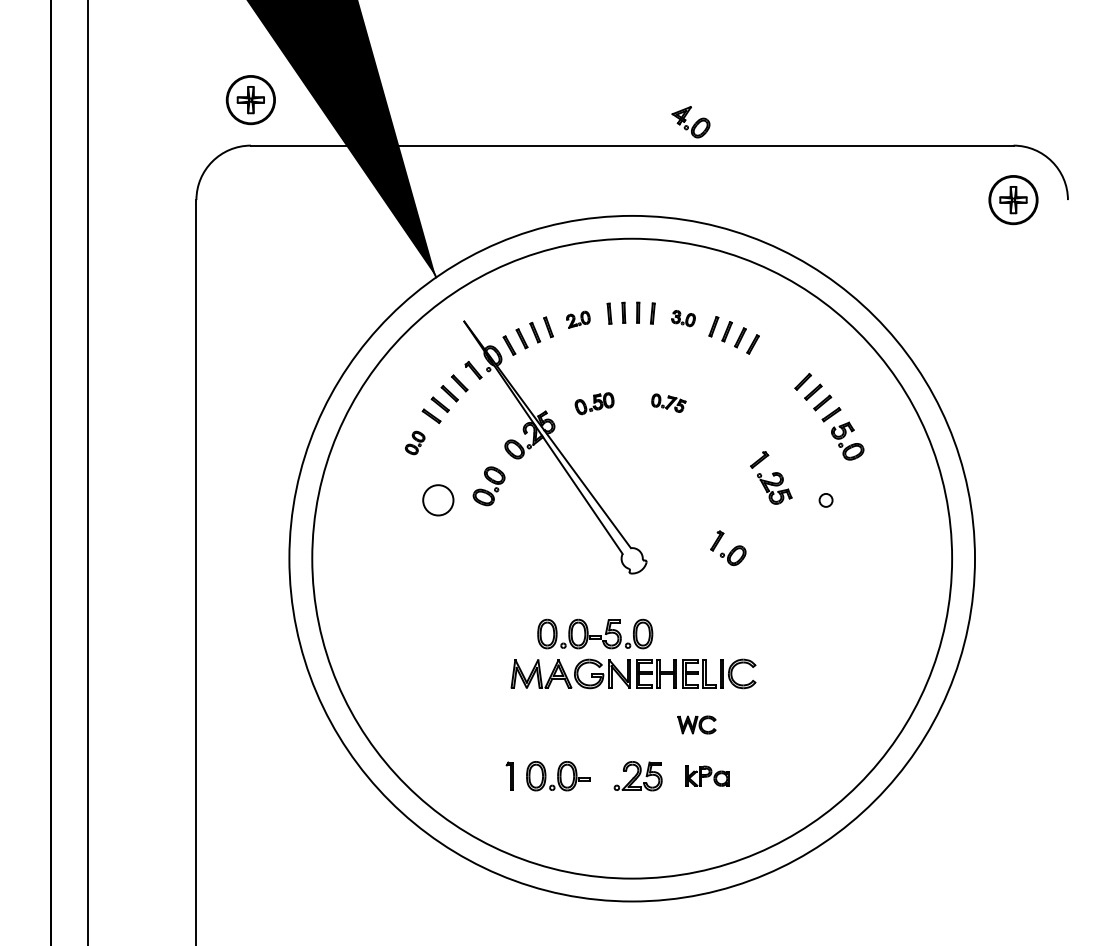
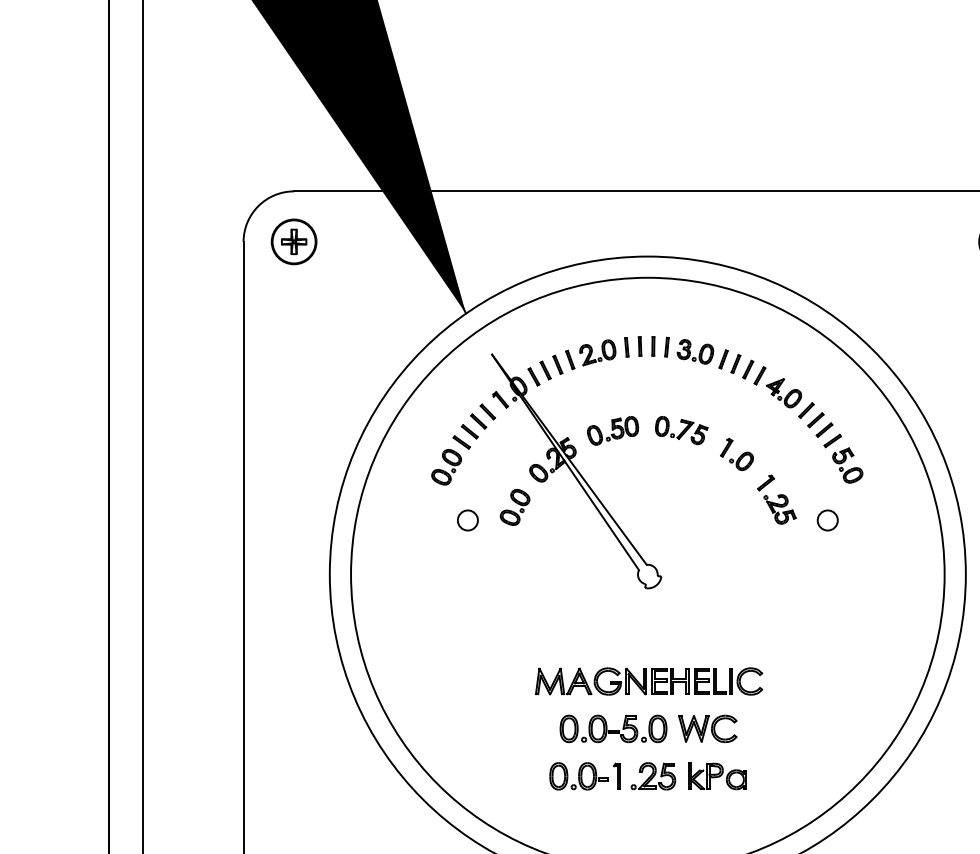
part: (250, 100) -> (293, 242), moved
part: (690, 122) -> (783, 393), moved
part: (683, 318) -> (695, 351), size x1.67
part: (578, 319) -> (598, 352), size x1.67
part: (668, 402) -> (681, 429), size x1.67
part: (594, 403) -> (612, 430), size x1.43
part: (414, 442) -> (445, 466), size x1.67
circle: (437, 500) -> (467, 520), size x0.71
circle: (825, 500) -> (827, 520), size x1.67
part: (728, 547) -> (737, 453), moved
part: (595, 633) -> (613, 728), moved
part: (696, 724) -> (707, 728), size x1.67
part: (509, 775) -> (616, 775), moved
part: (707, 775) -> (717, 775), size x1.43

